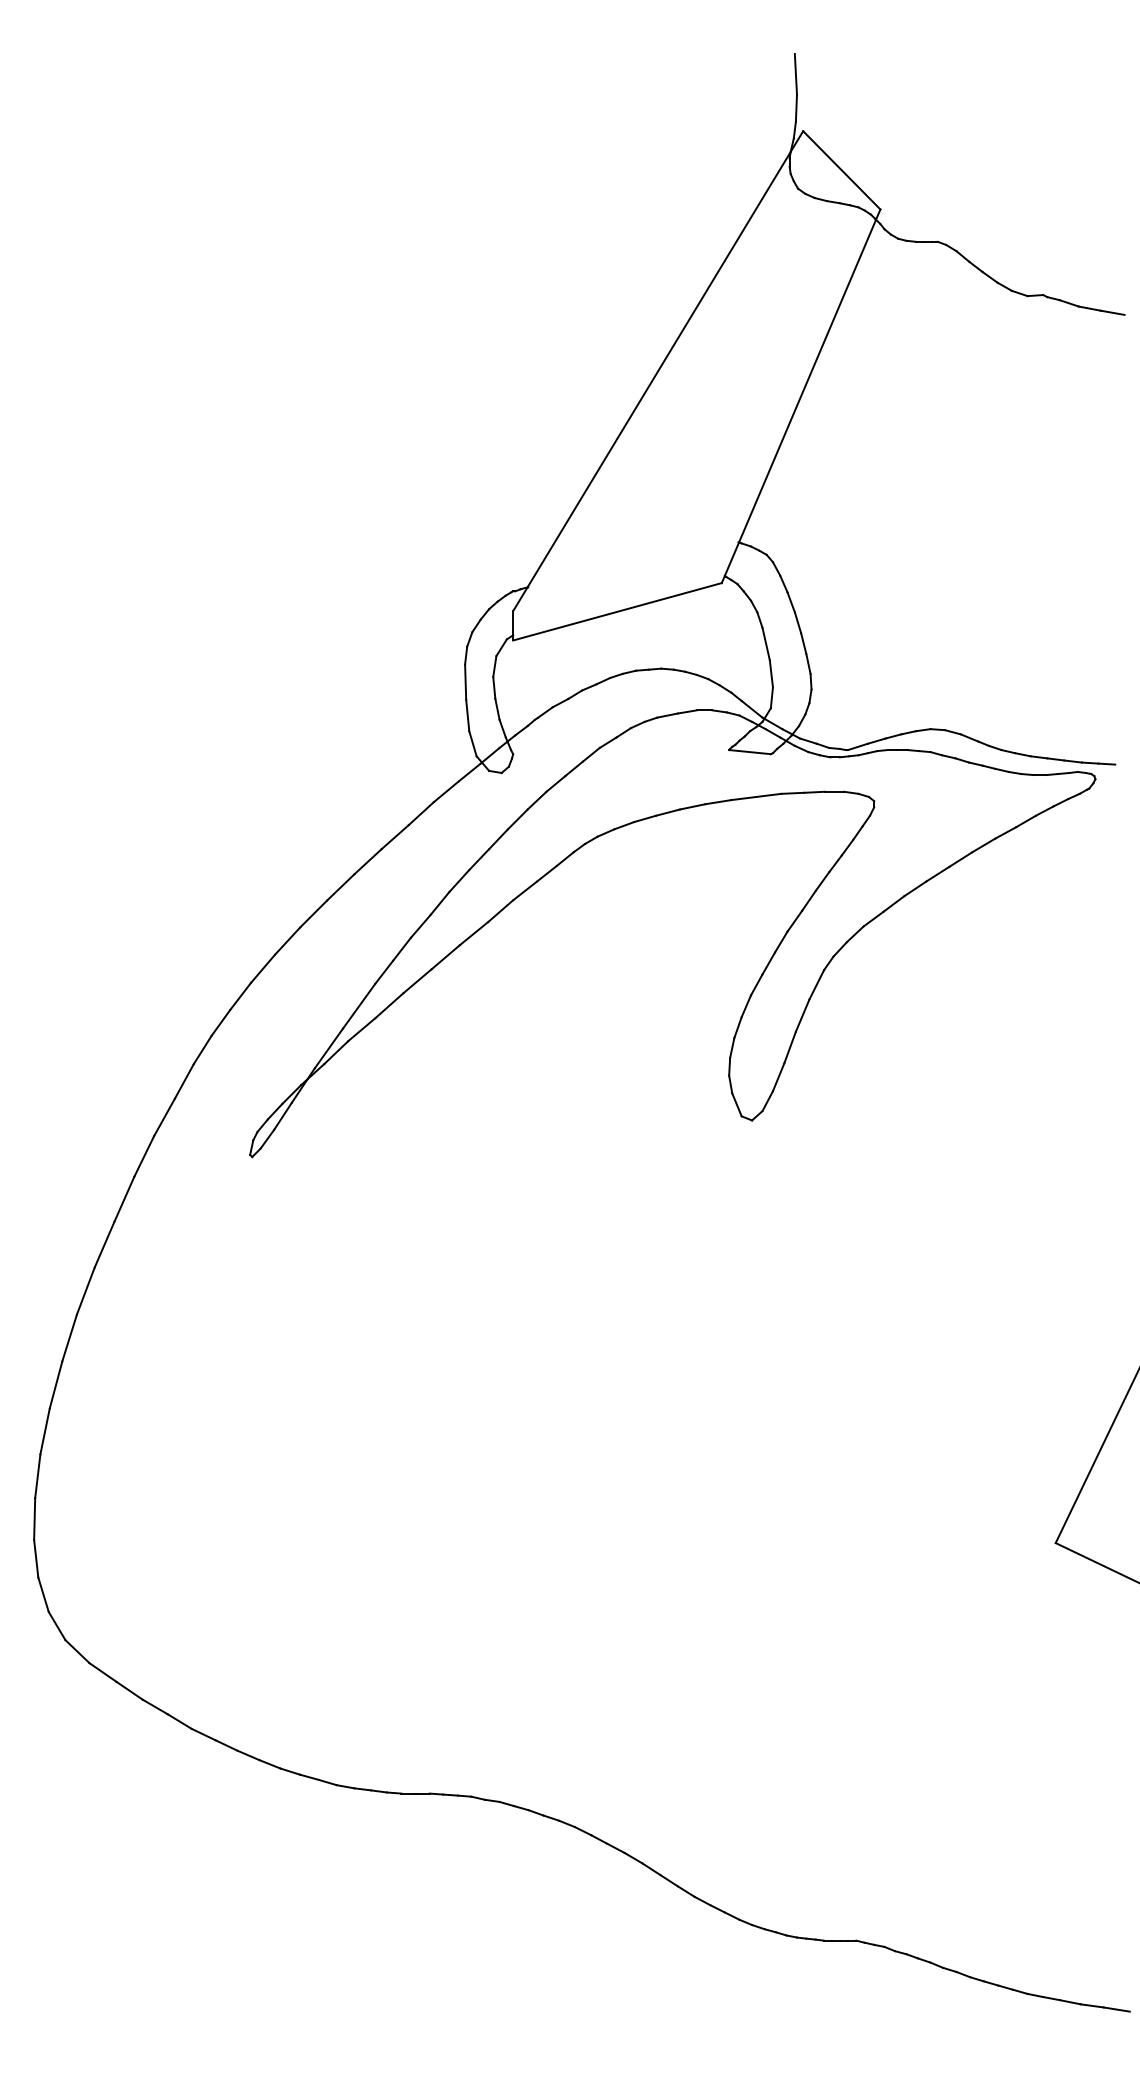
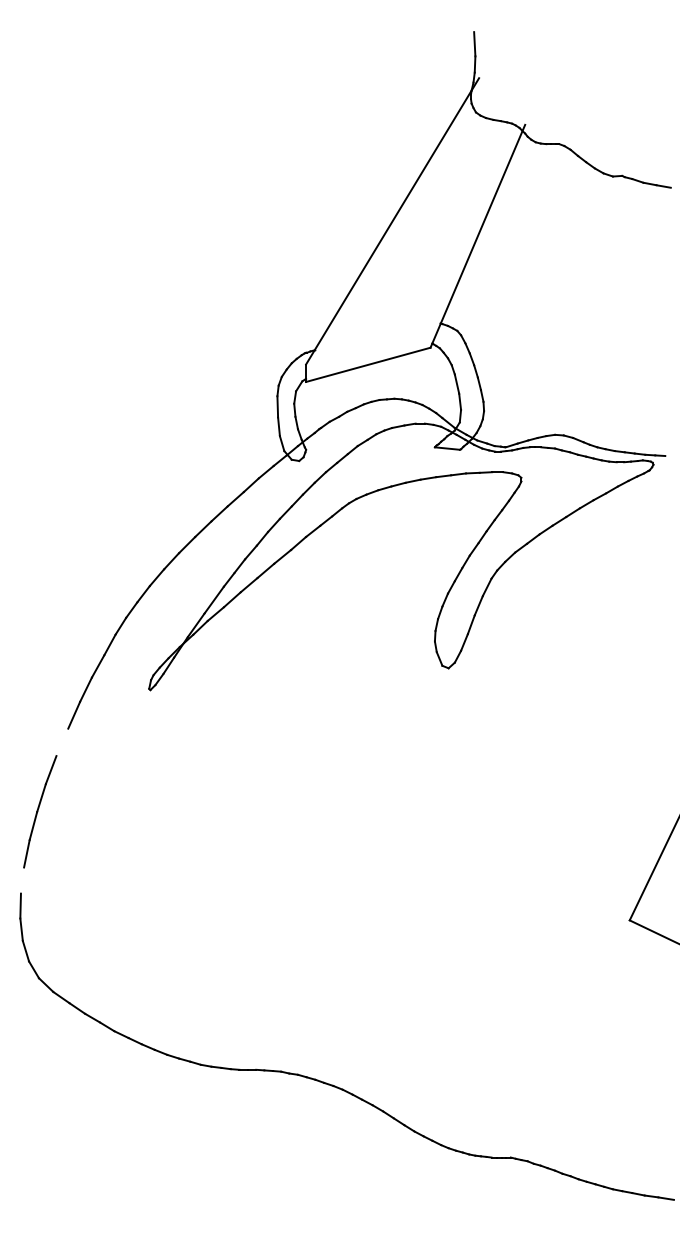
line: (842, 170) -> (502, 101), removed
line: (104, 1244) -> (62, 742), removed
line: (37, 1476) -> (22, 880), removed

